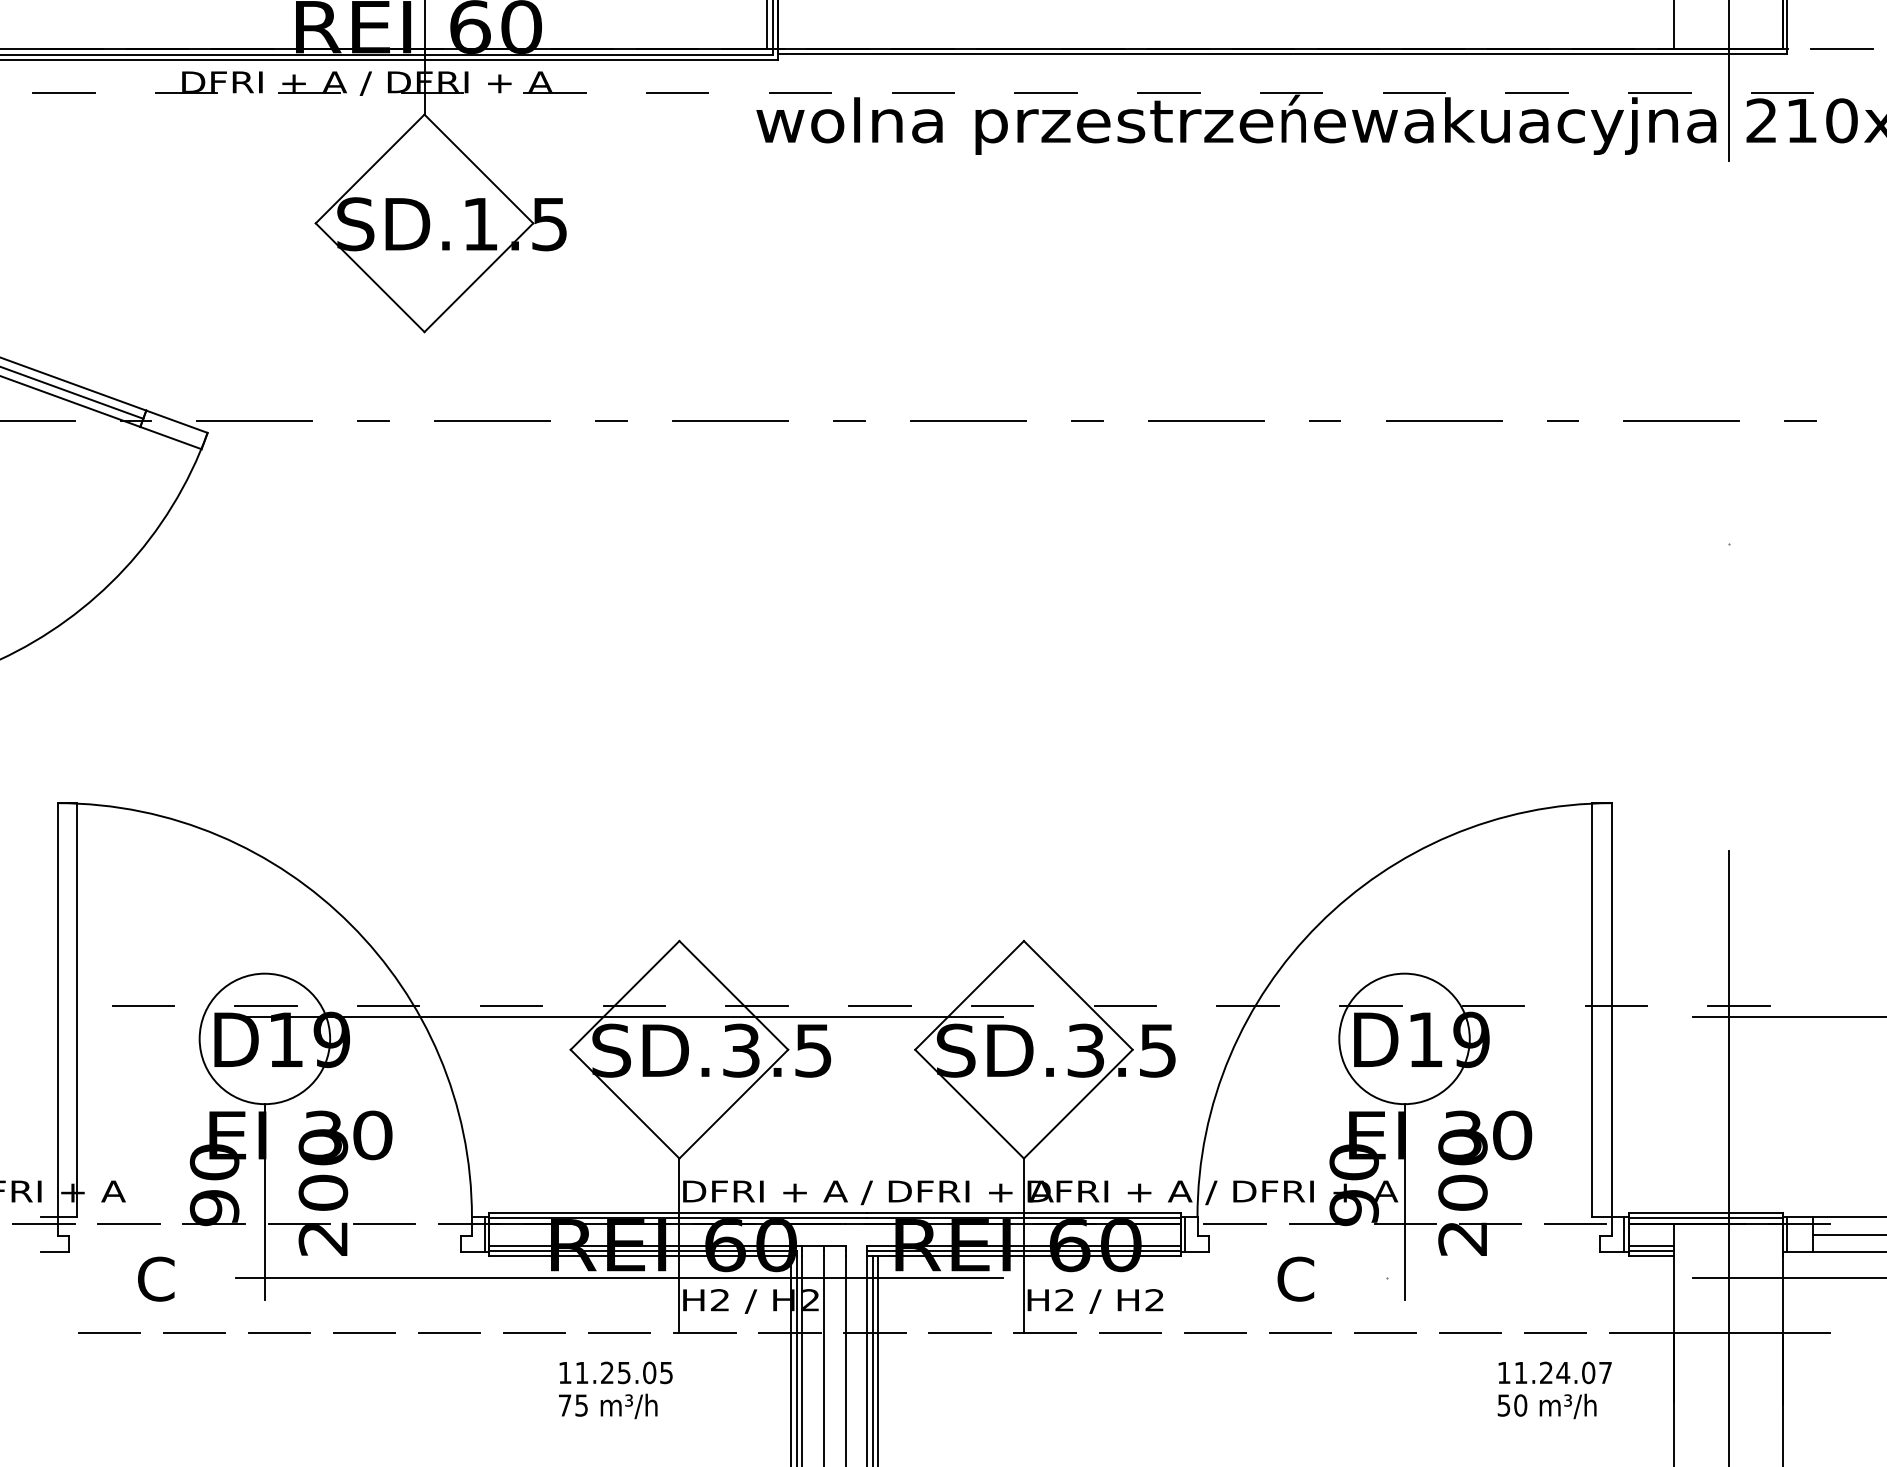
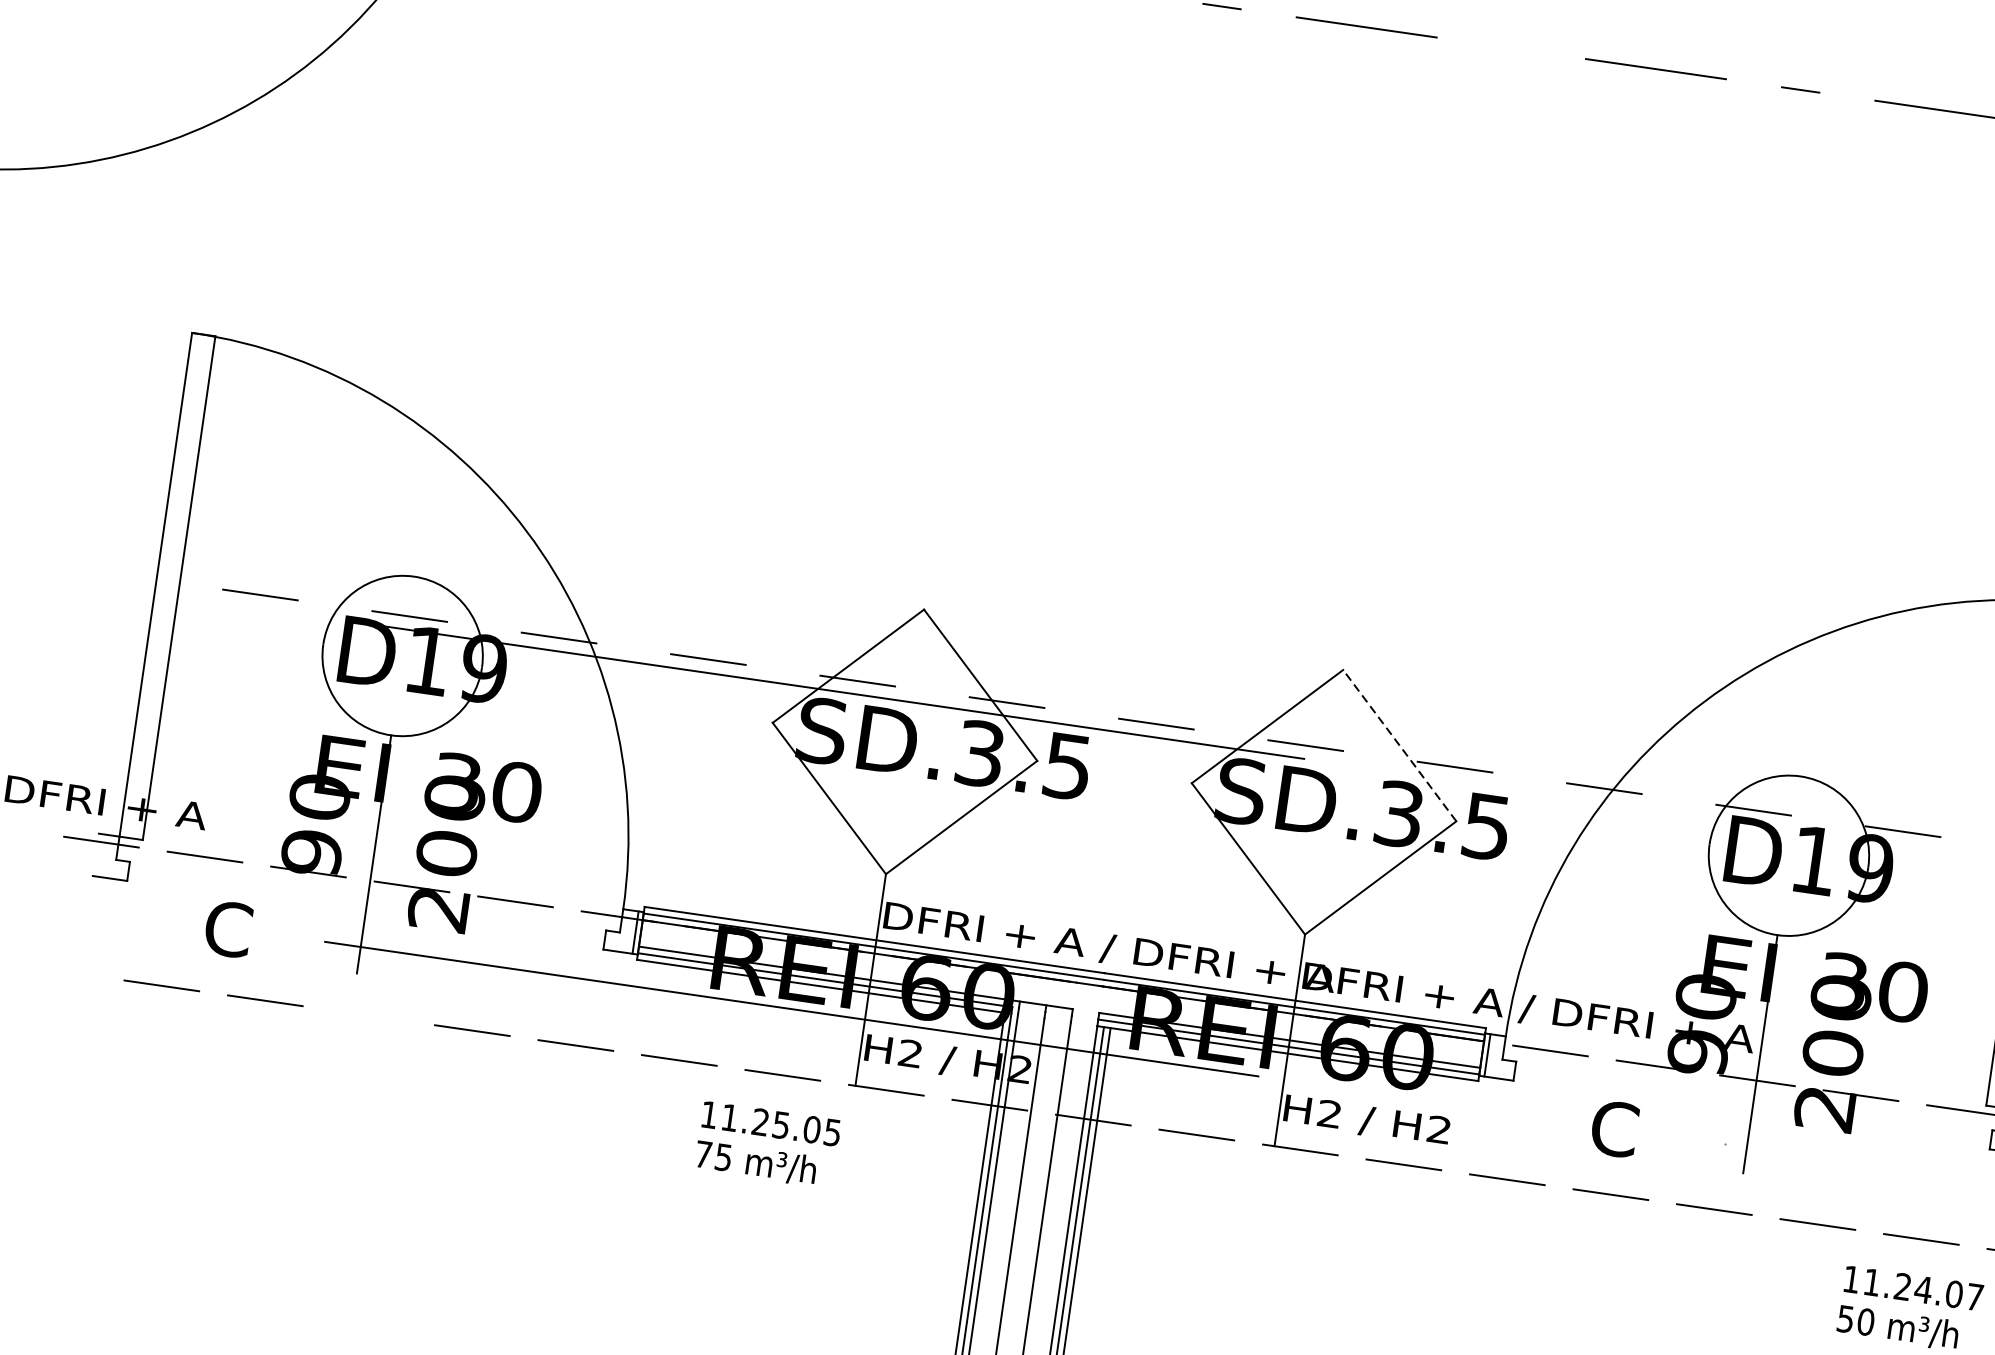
line: (1086, 420) -> (1510, 47), removed
line: (1078, 995) -> (1399, 745), solid -> dashed
line: (279, 1332) -> (368, 1015), removed

